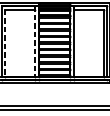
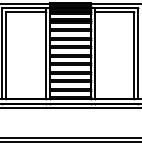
line: (35, 41) -> (45, 53), dashed -> solid
line: (5, 43) -> (6, 56), dashed -> solid

